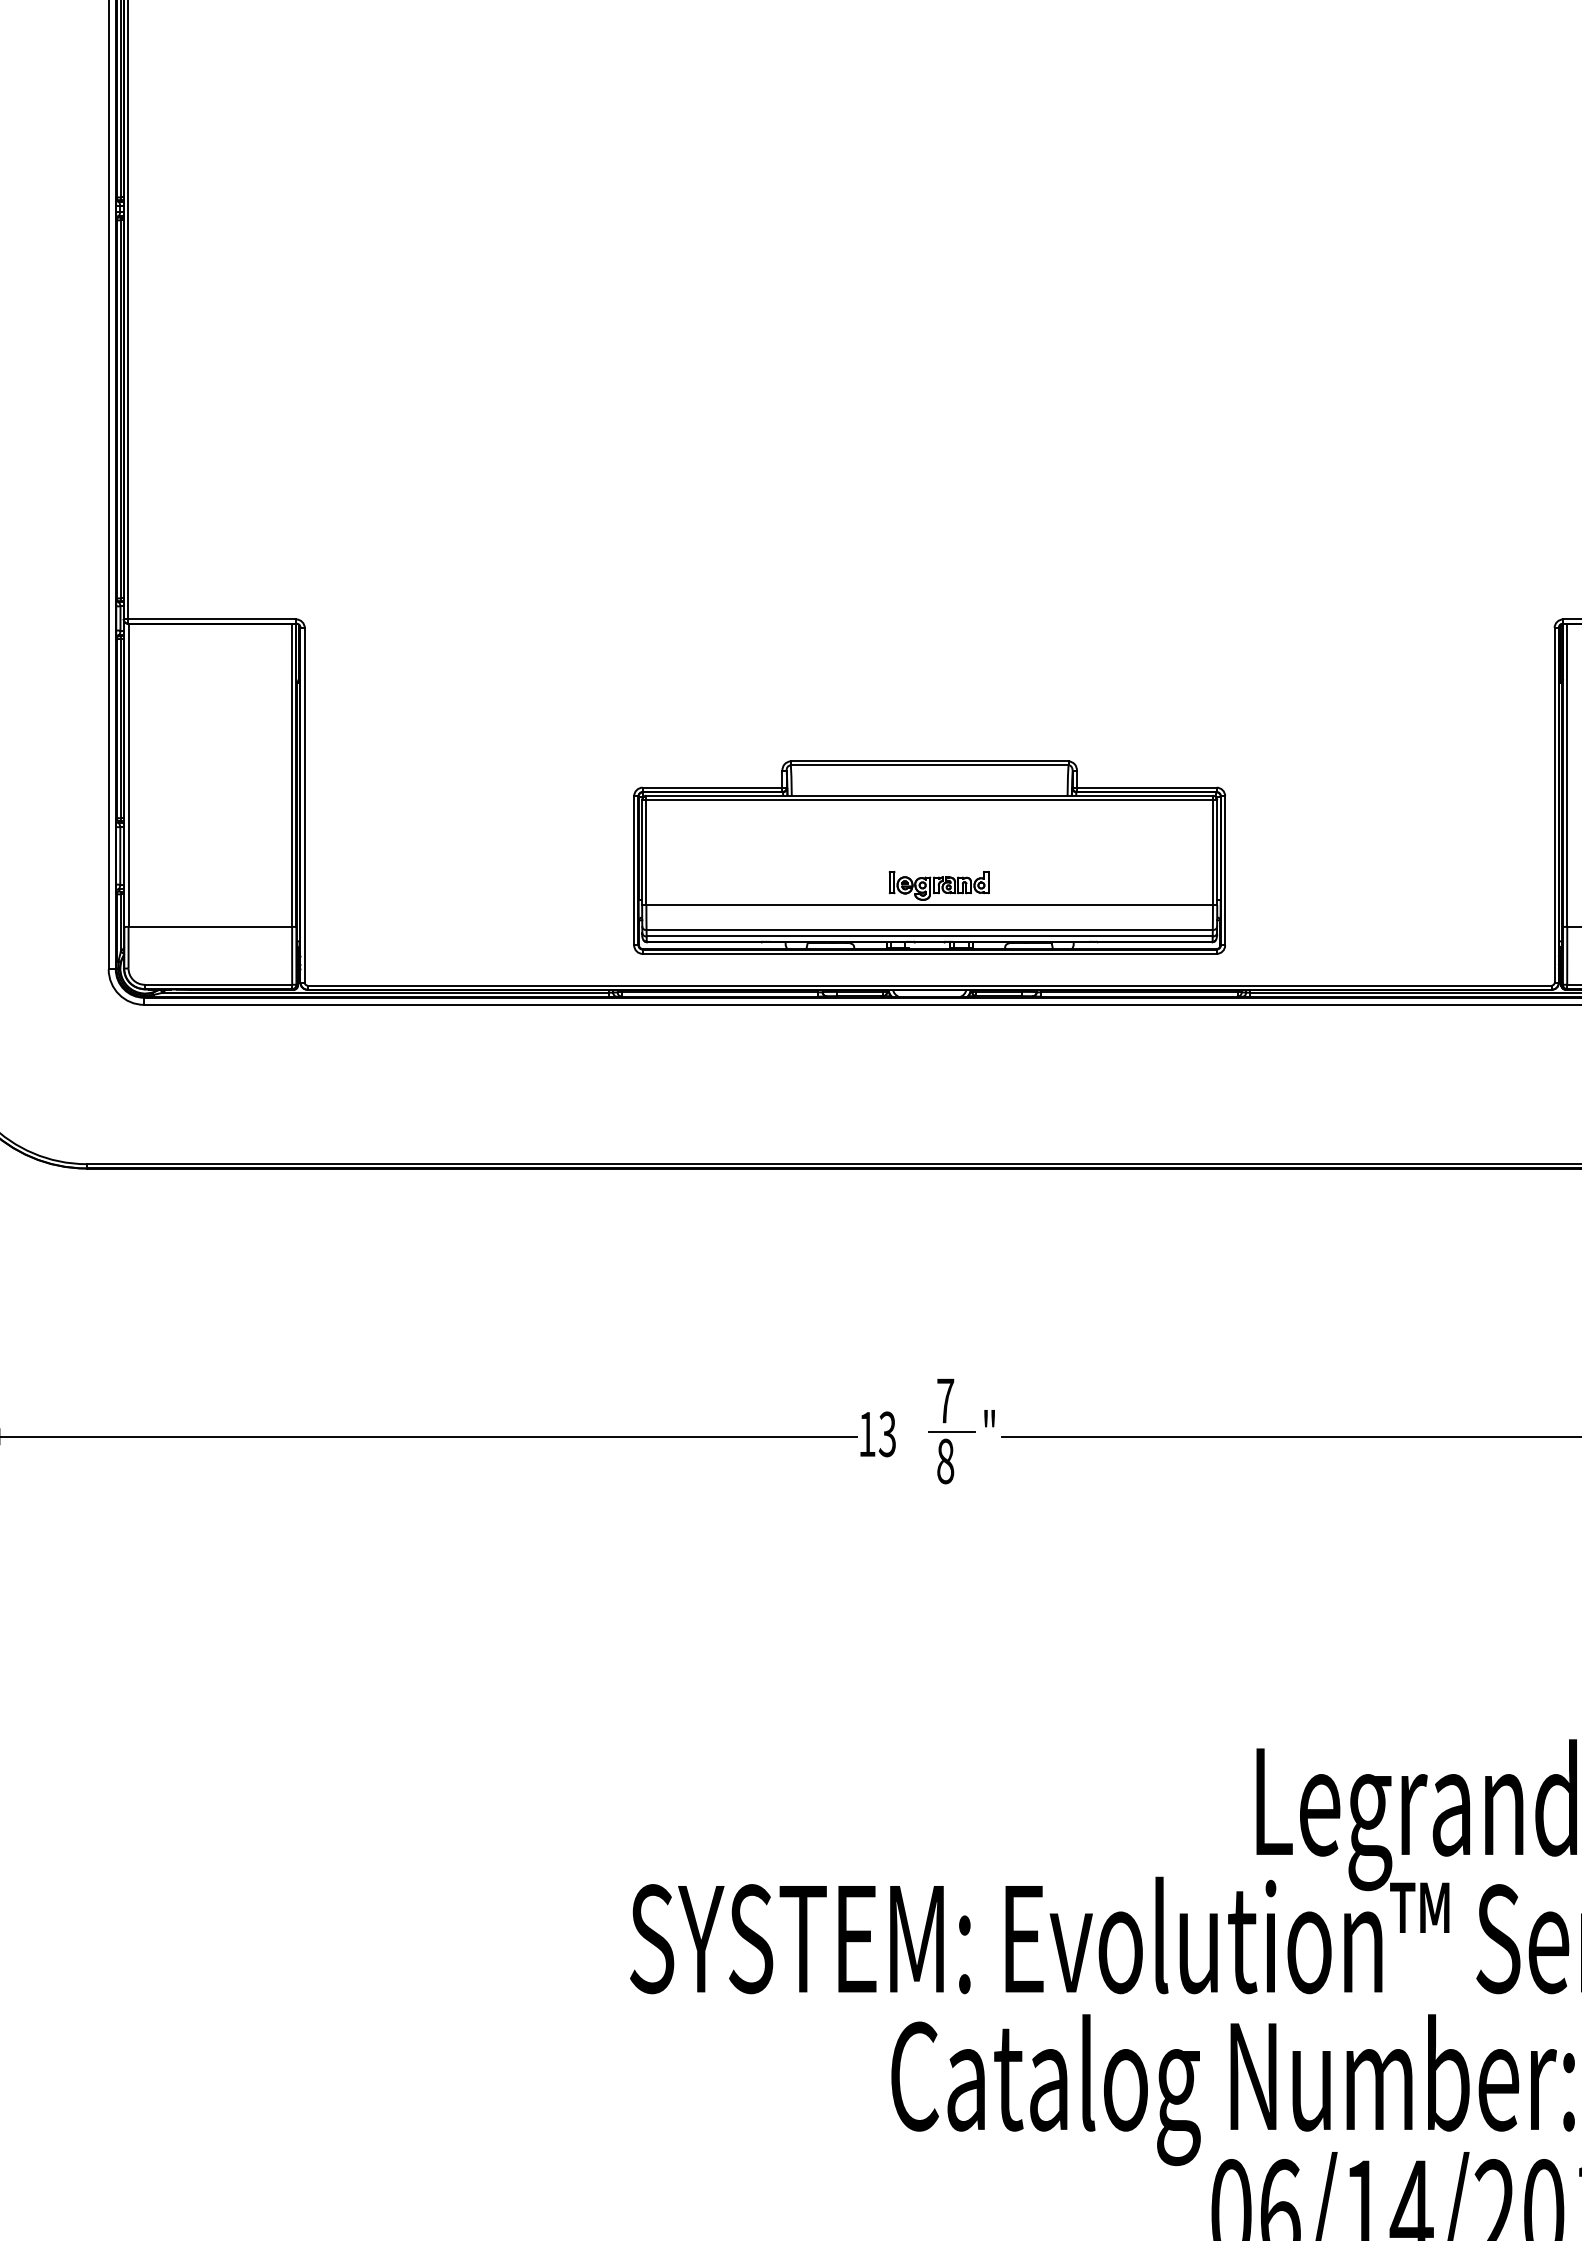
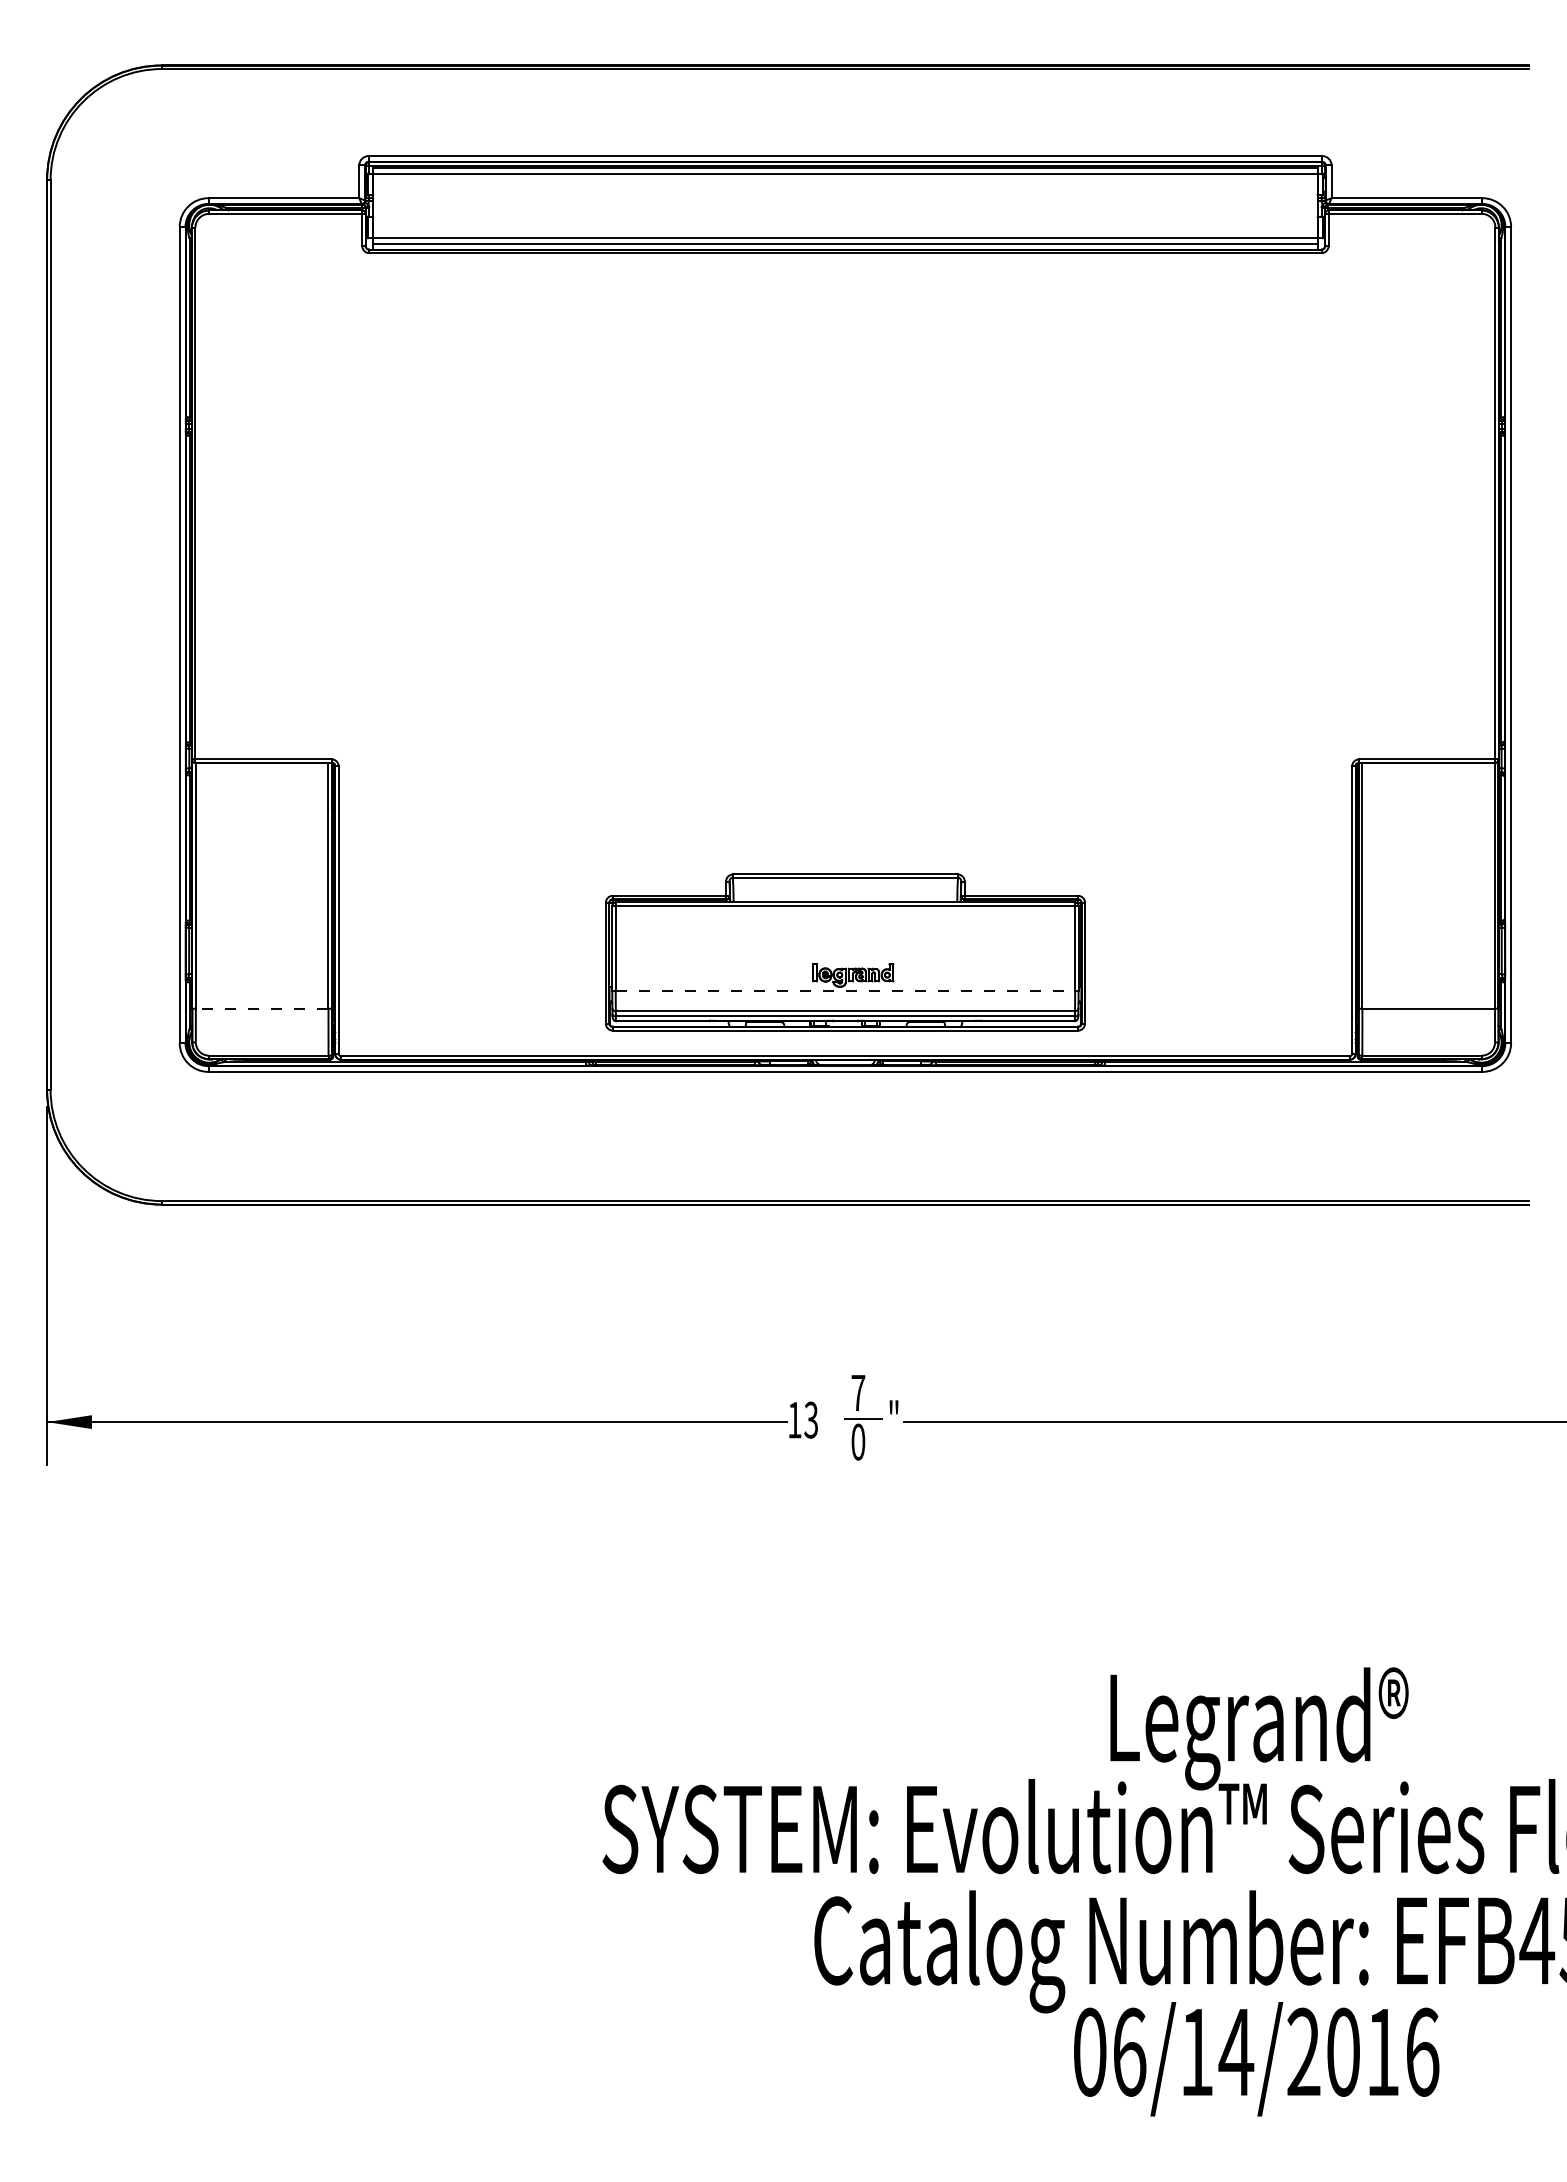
line: (929, 905) -> (845, 991), solid -> dashed
line: (209, 926) -> (261, 1008), solid -> dashed
text: (945, 1460) -> (858, 1441), 8 -> 0

